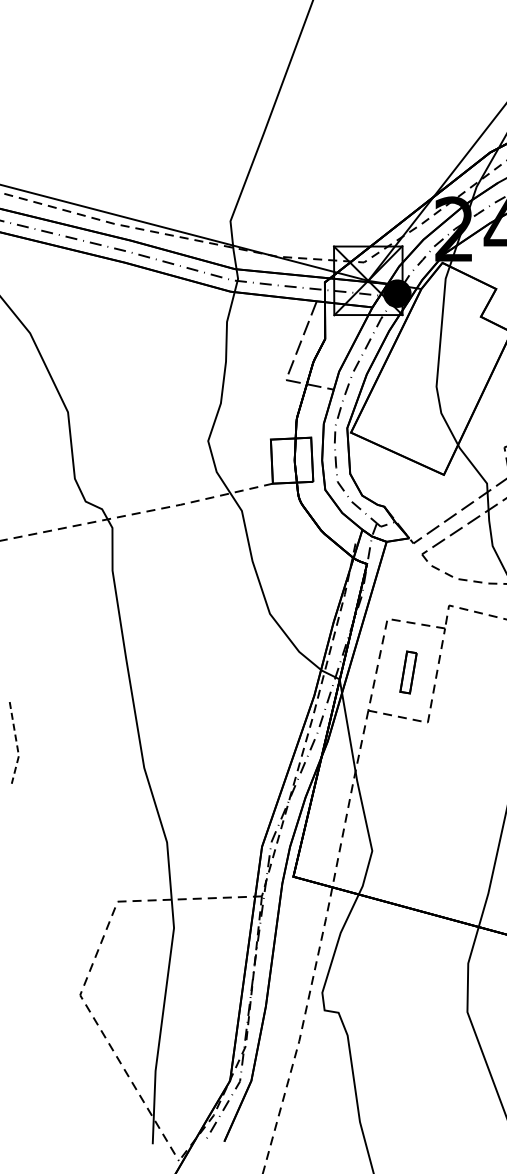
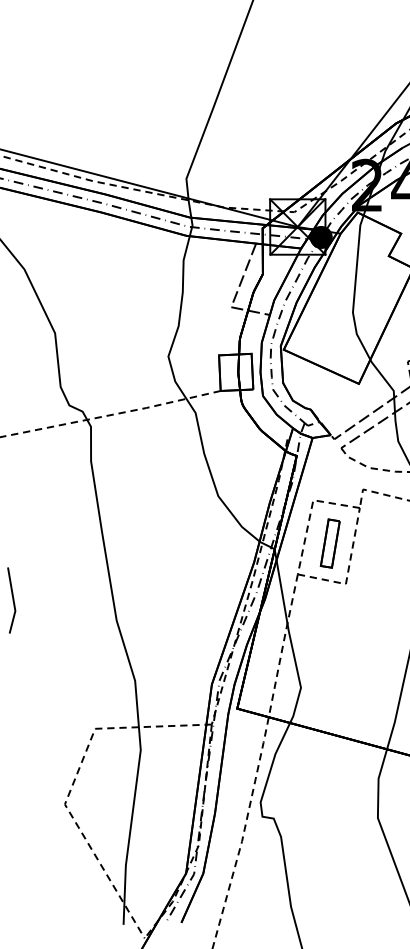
part: (408, 672) -> (330, 543), size x1.43
line: (16, 744) -> (13, 601), dashed -> solid

